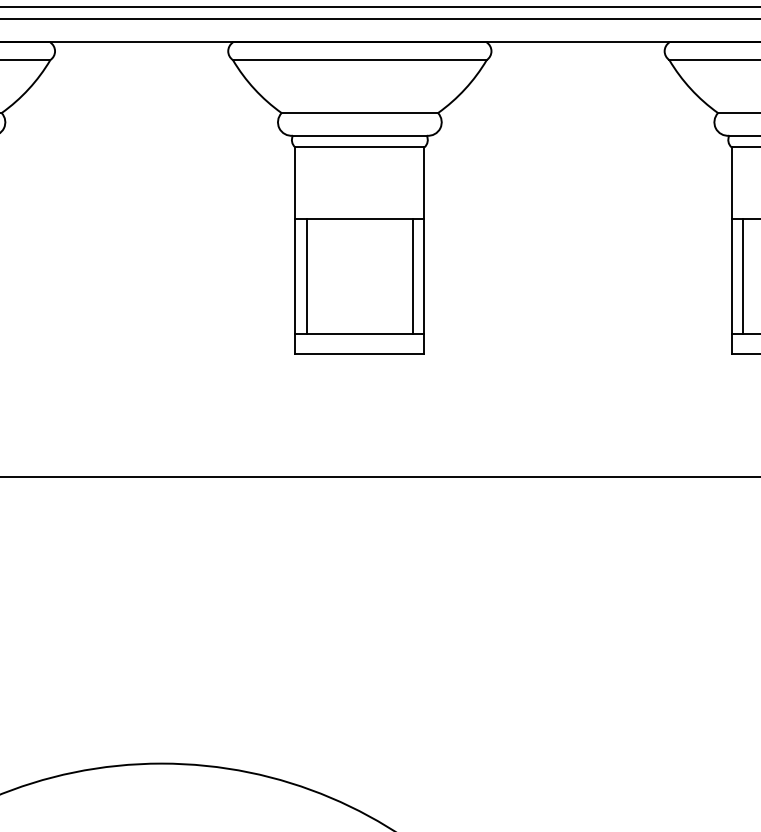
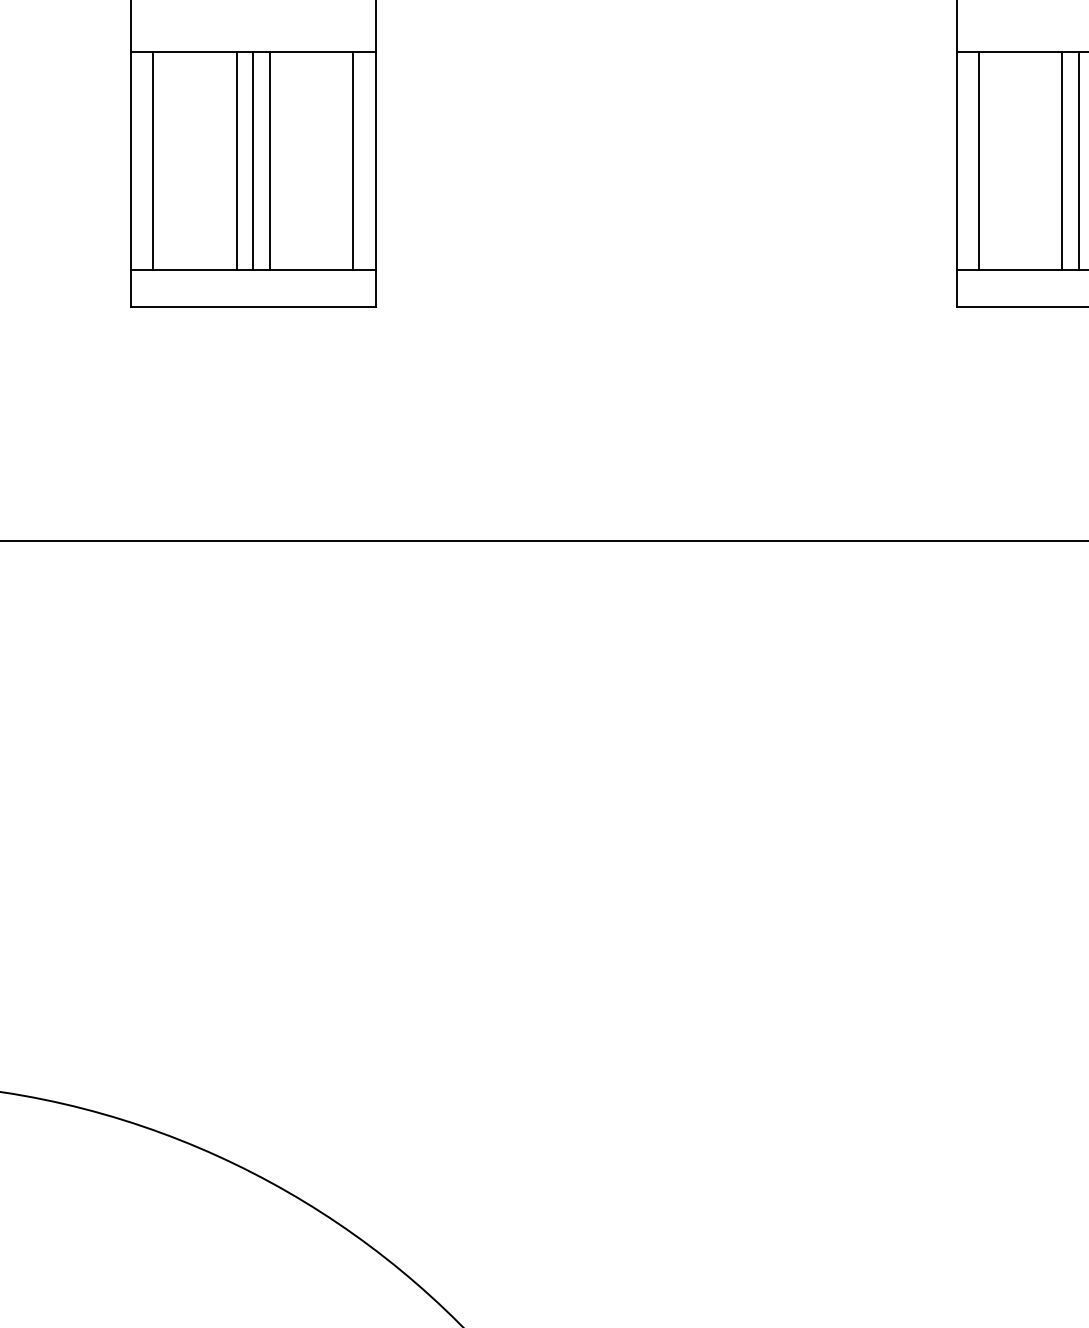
line: (351, 275) -> (237, 159), added
line: (359, 275) -> (252, 159), added
line: (368, 275) -> (269, 159), added

